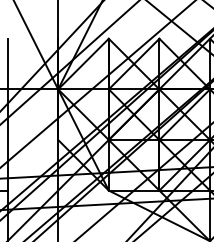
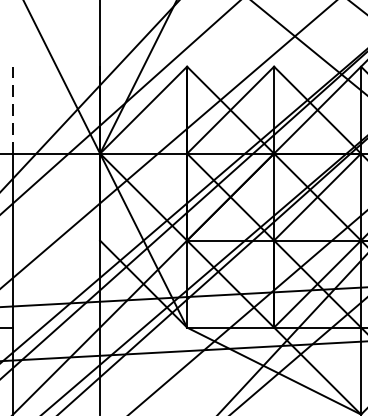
line: (7, 63) -> (12, 109), solid -> dashed

